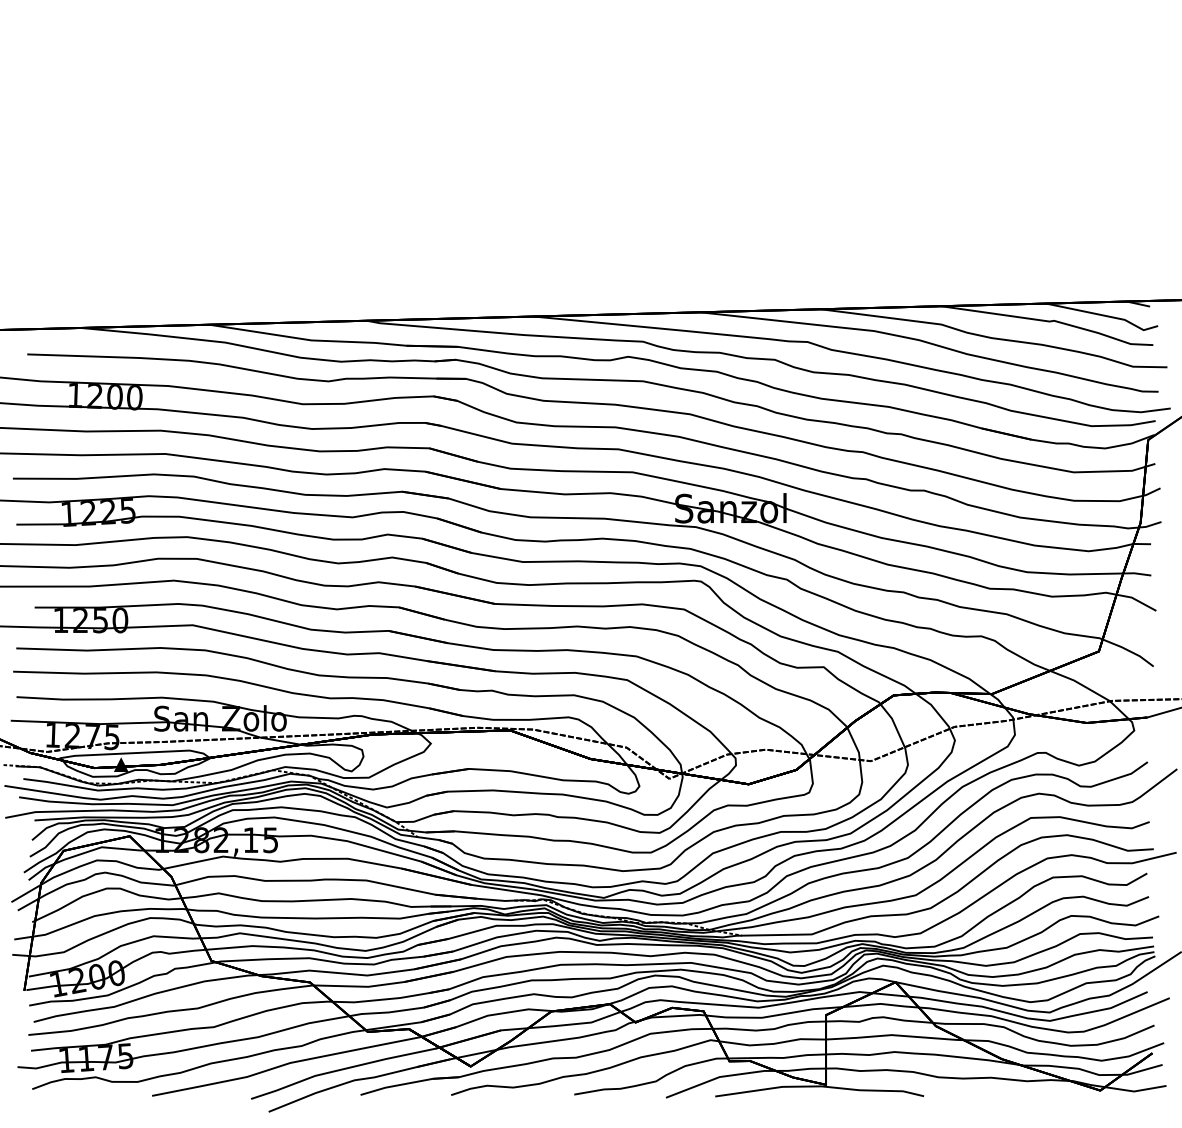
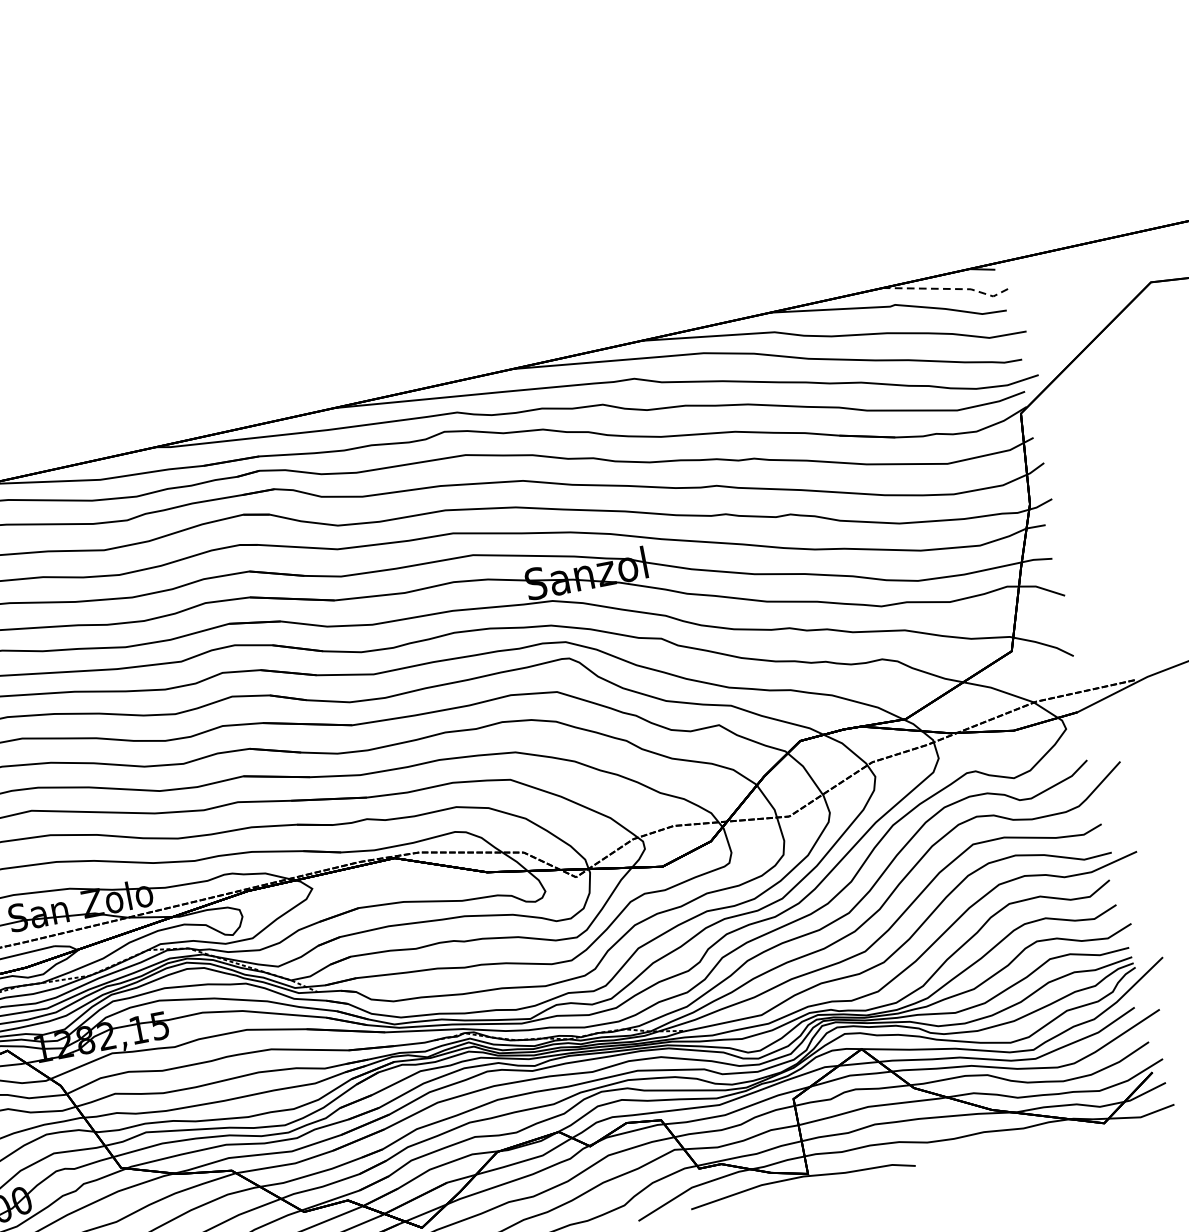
line: (1104, 315) -> (948, 288), solid -> dashed

